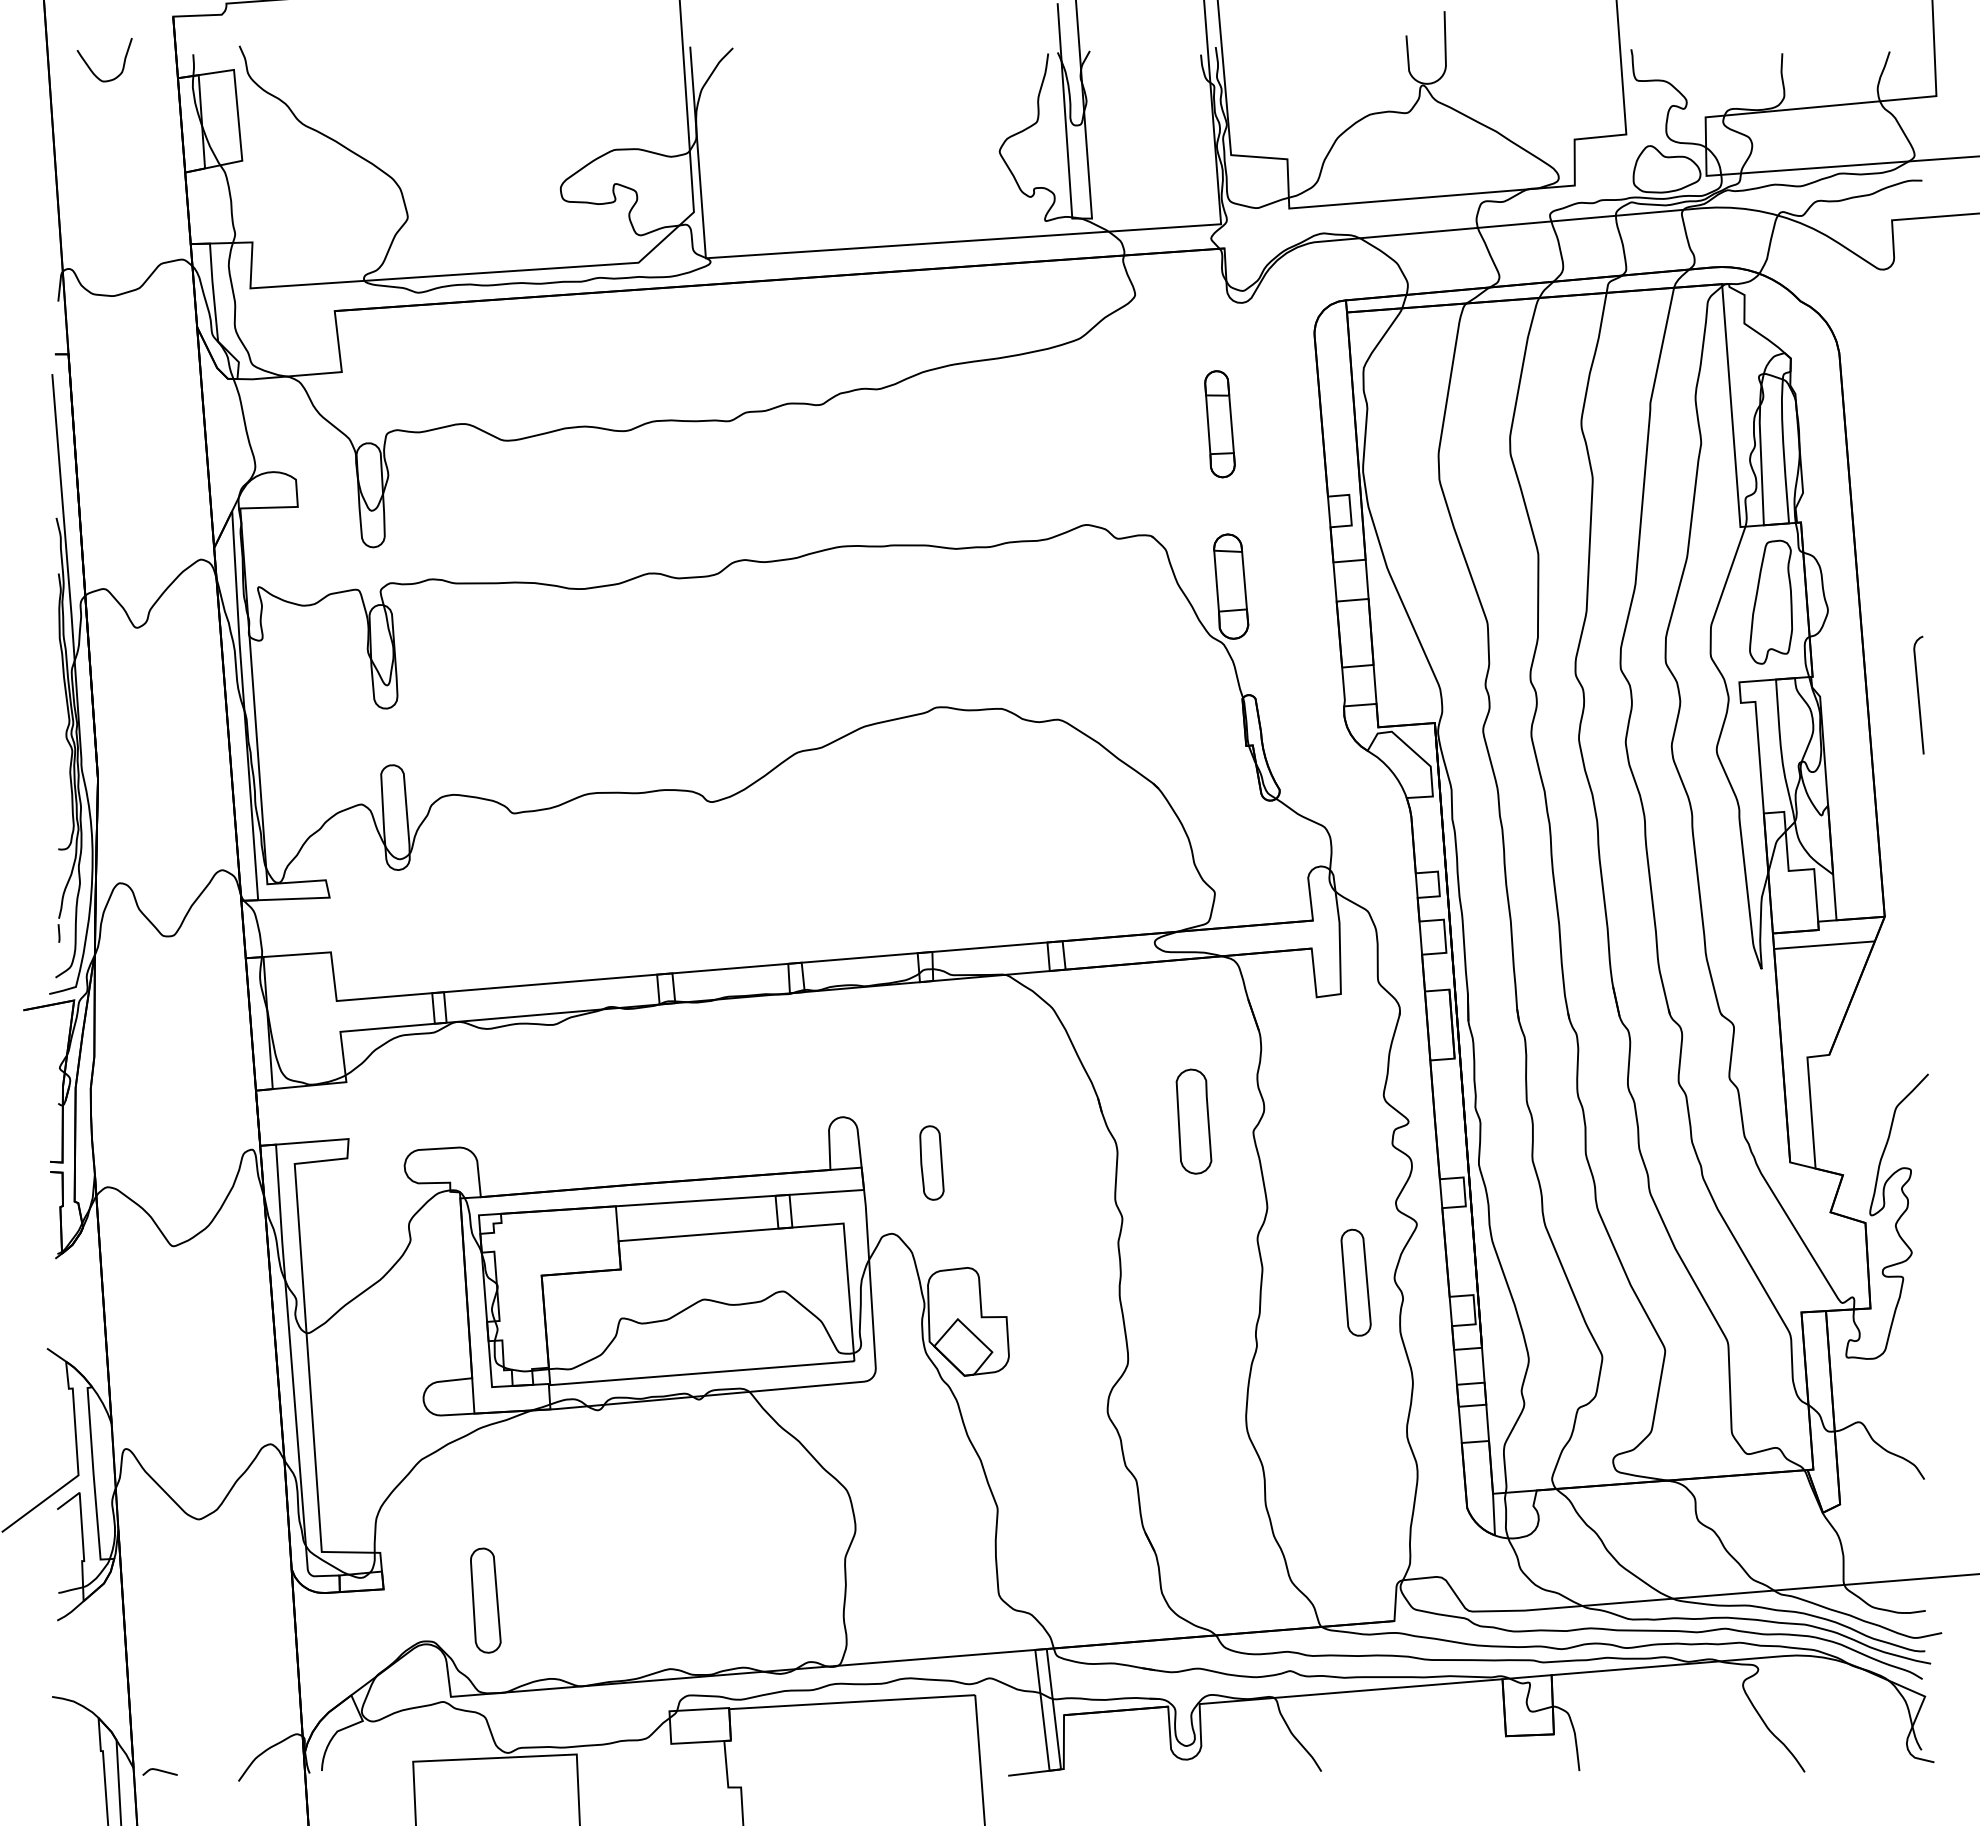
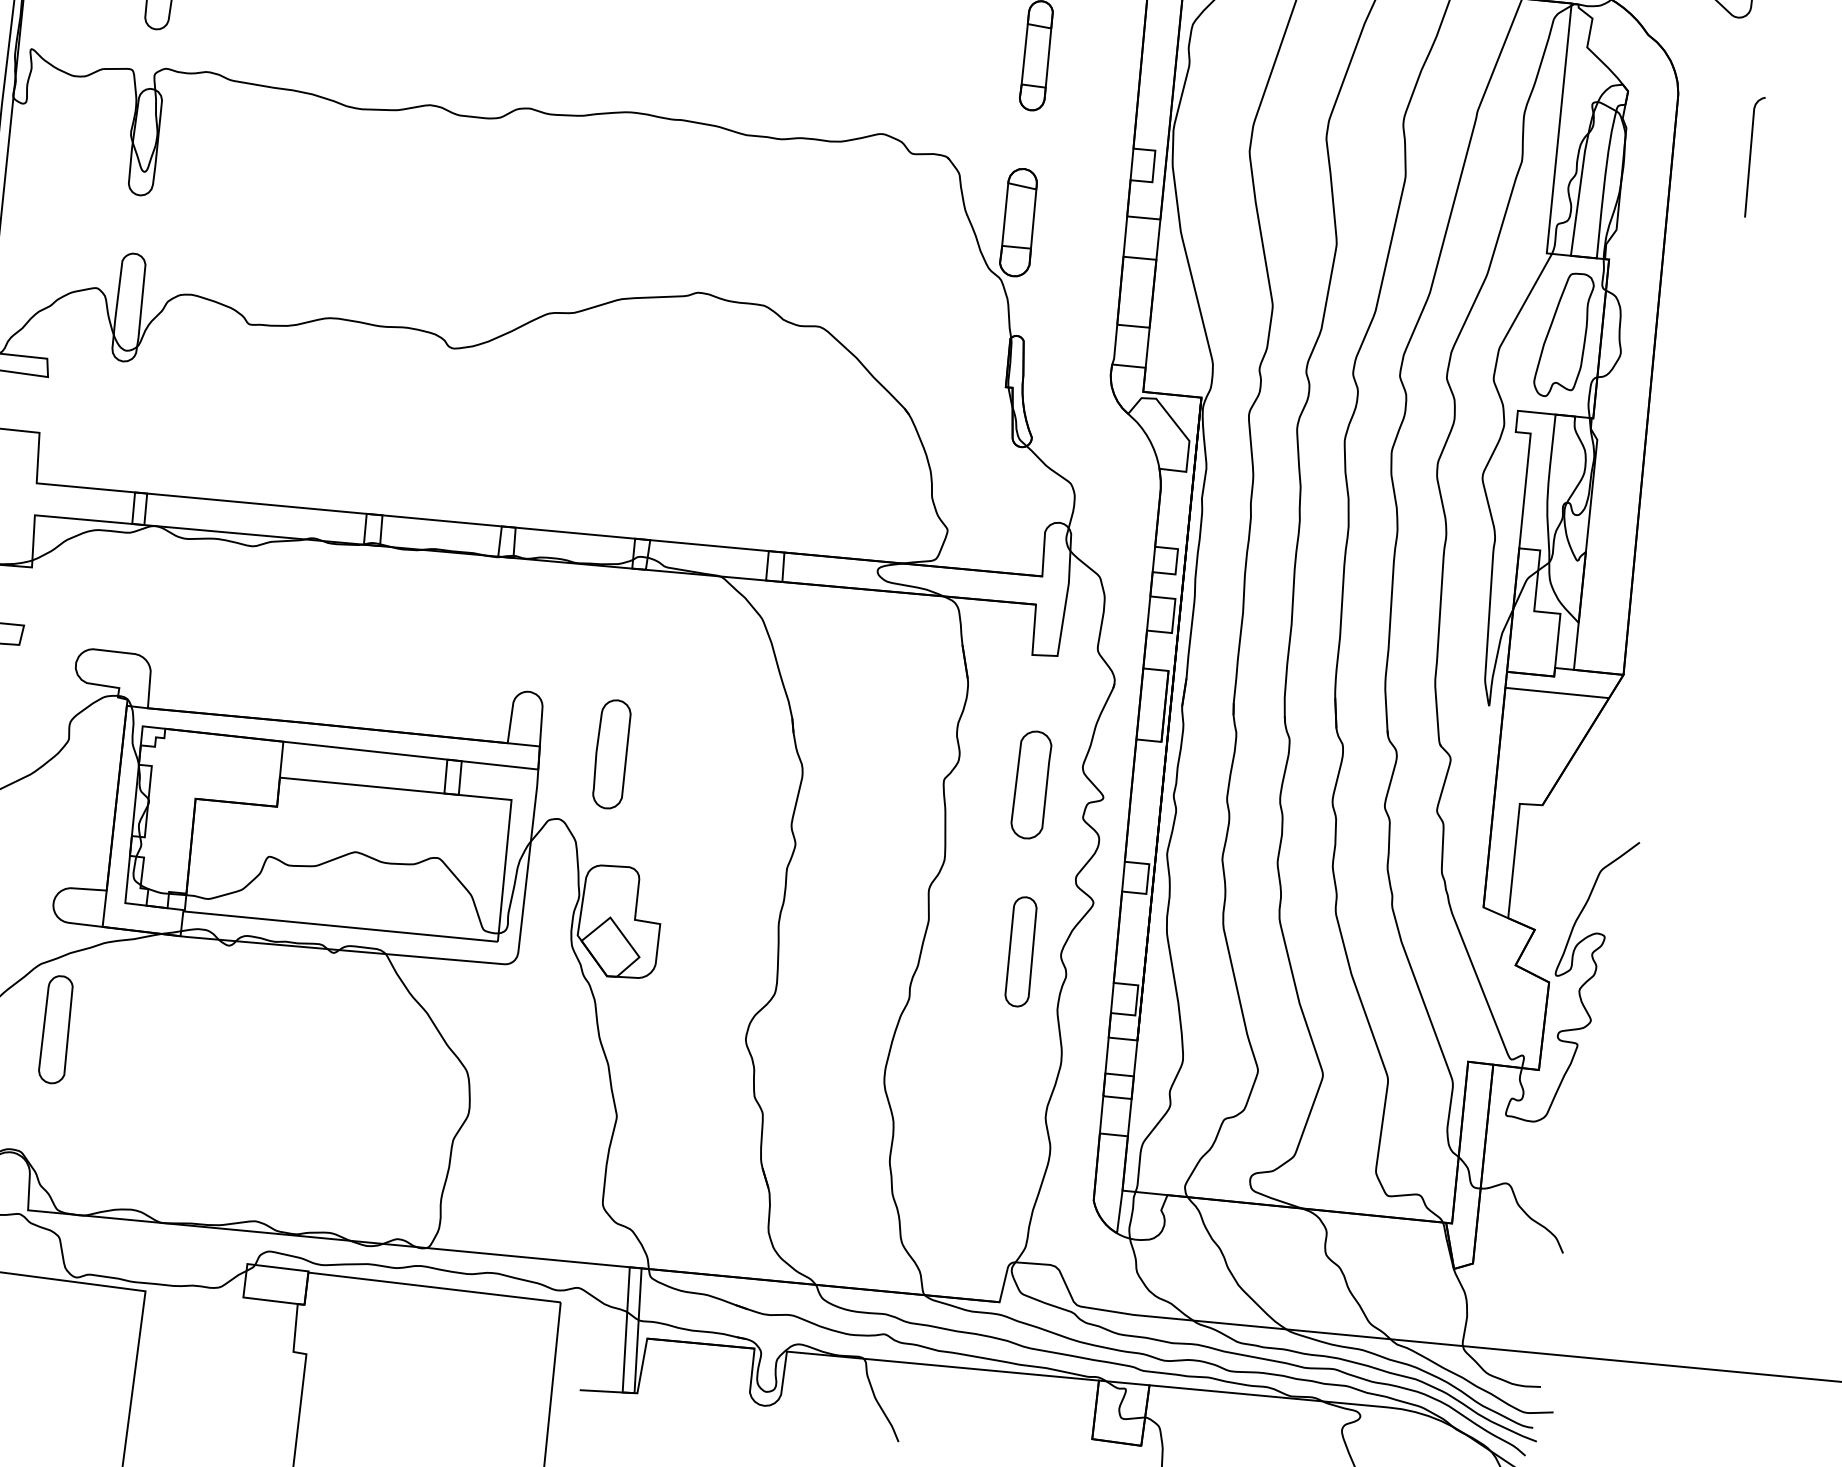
curve: (1918, 694) -> (1750, 155), moved
part: (1193, 1121) -> (1031, 784), moved
part: (931, 1162) -> (611, 753), size x1.43
part: (485, 1600) -> (56, 1029), moved

